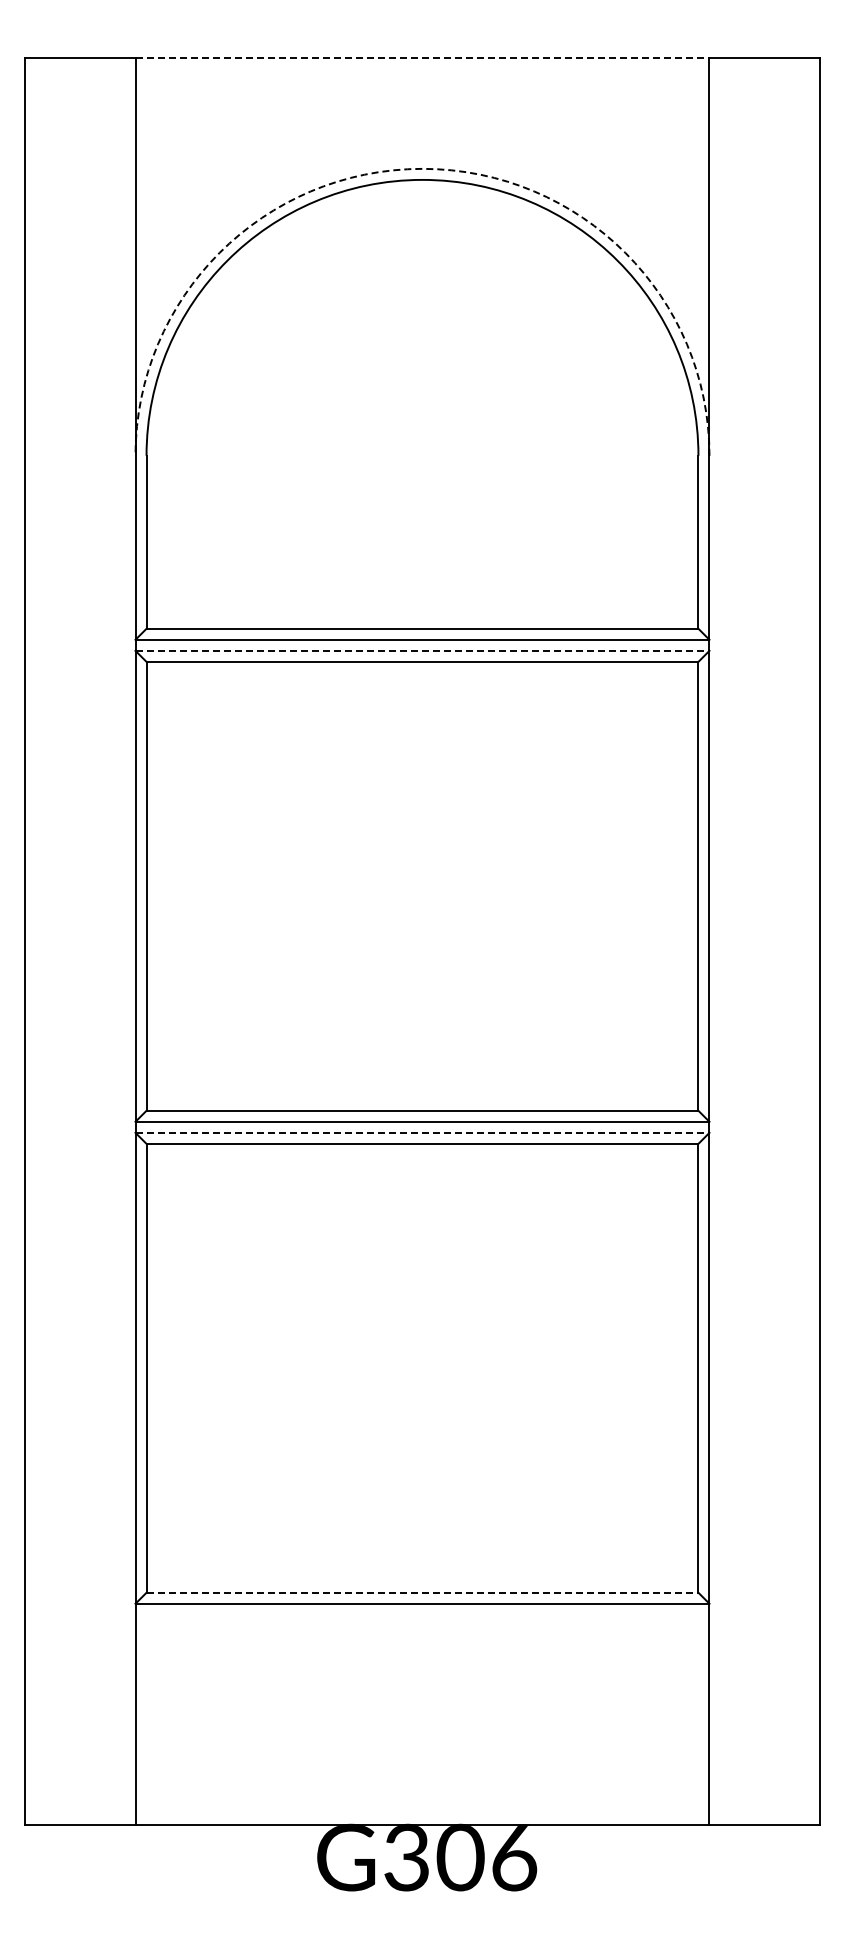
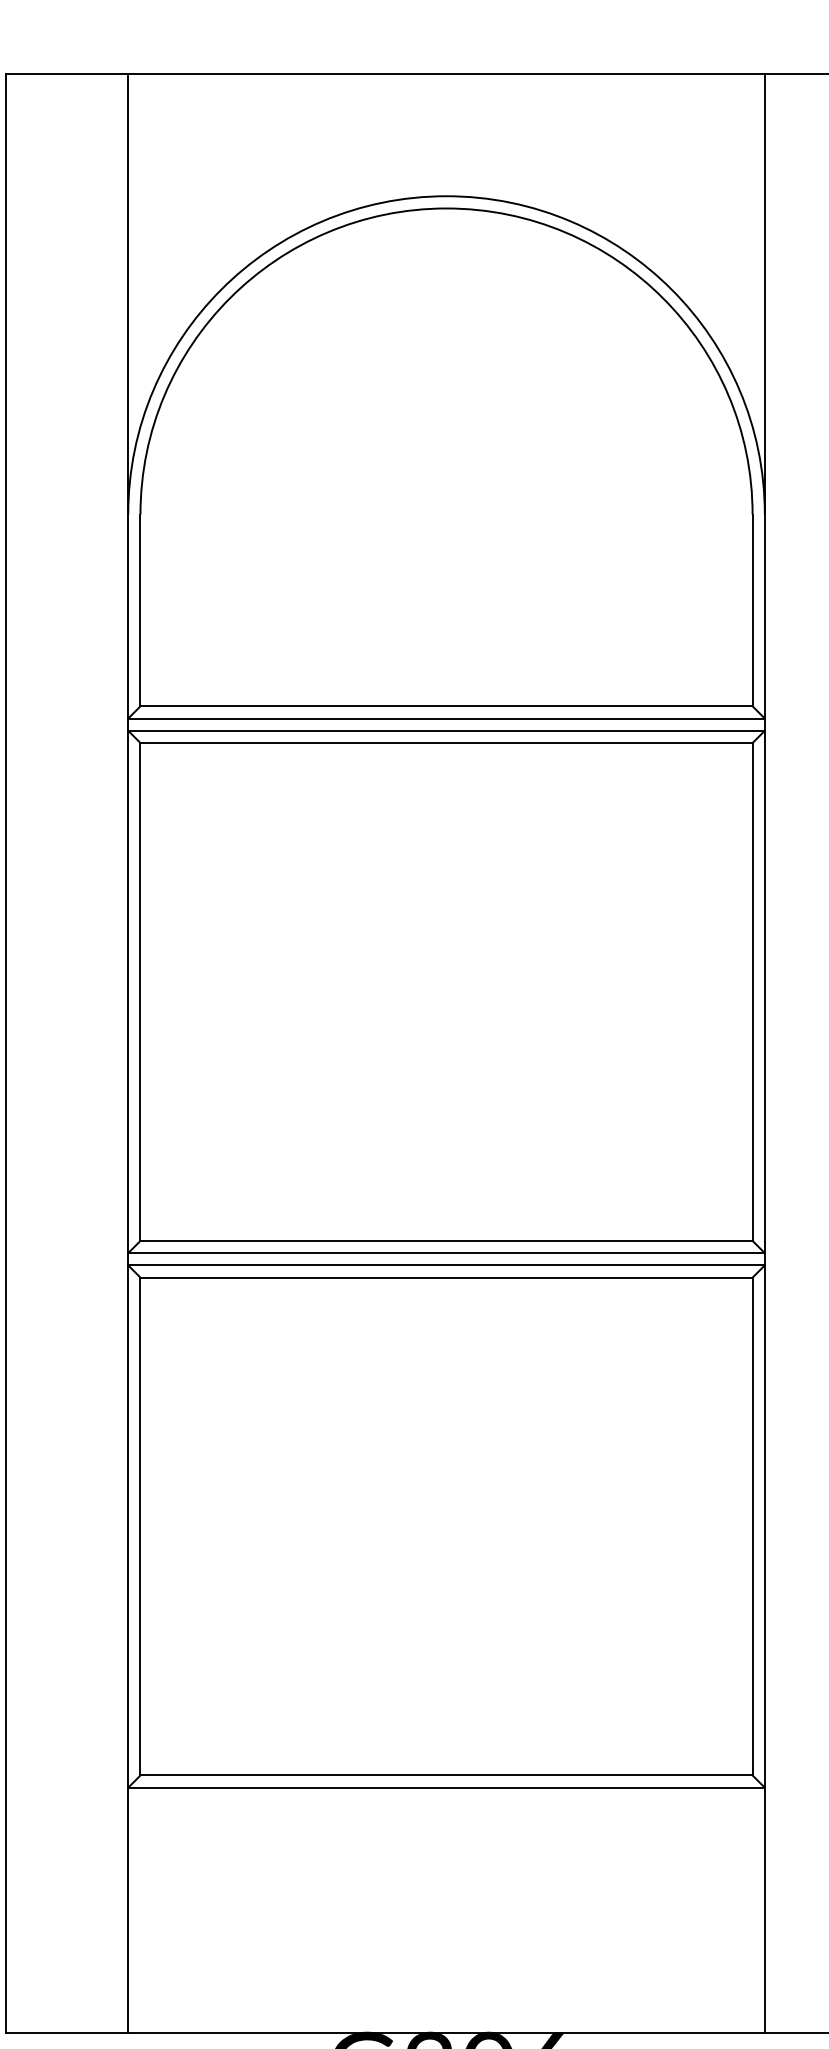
line: (422, 58) -> (446, 73), dashed -> solid
arc: (422, 168) -> (446, 195), dashed -> solid
line: (422, 650) -> (446, 730), dashed -> solid
line: (422, 1132) -> (446, 1265), dashed -> solid
line: (422, 1592) -> (446, 1775), dashed -> solid

